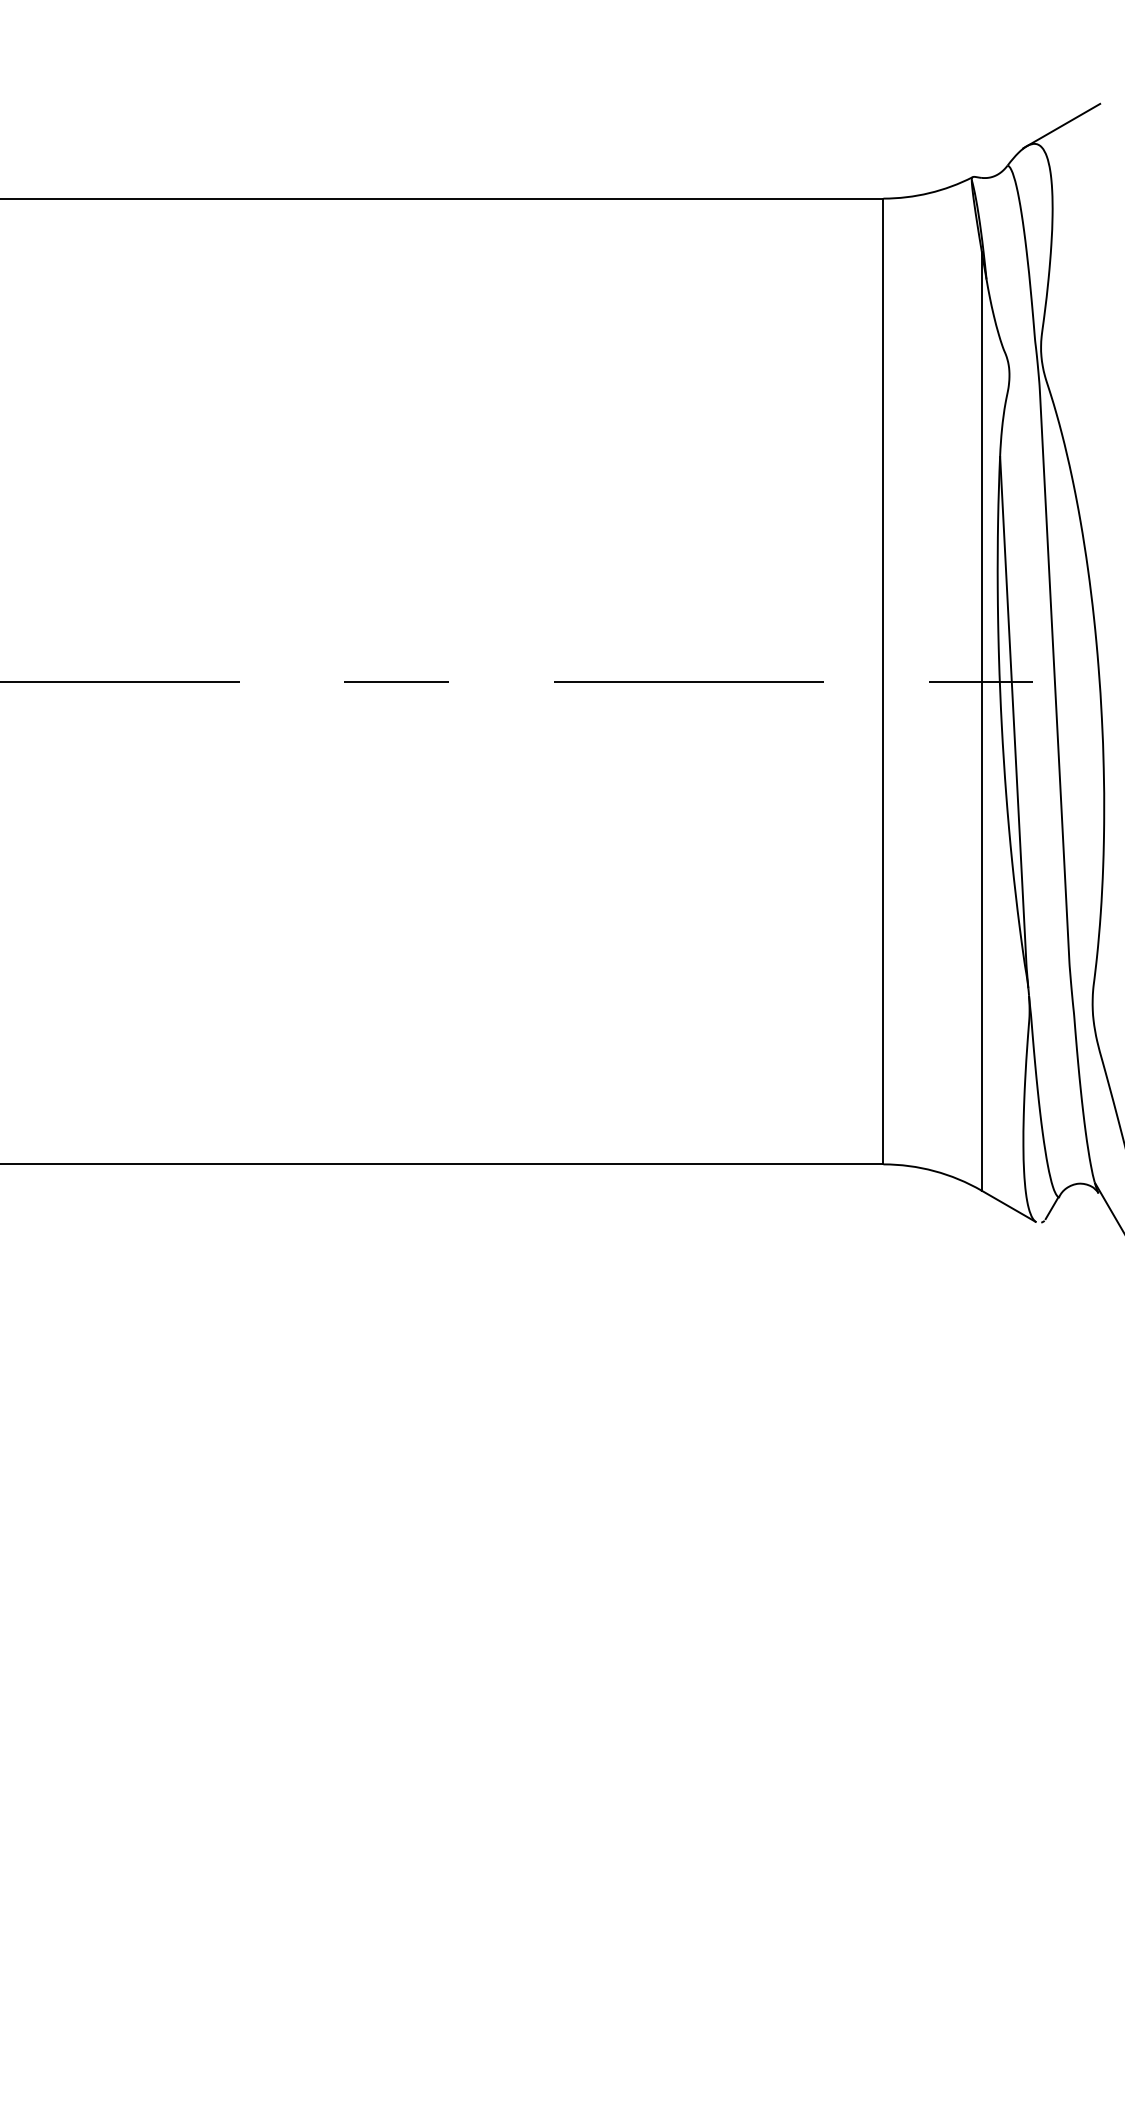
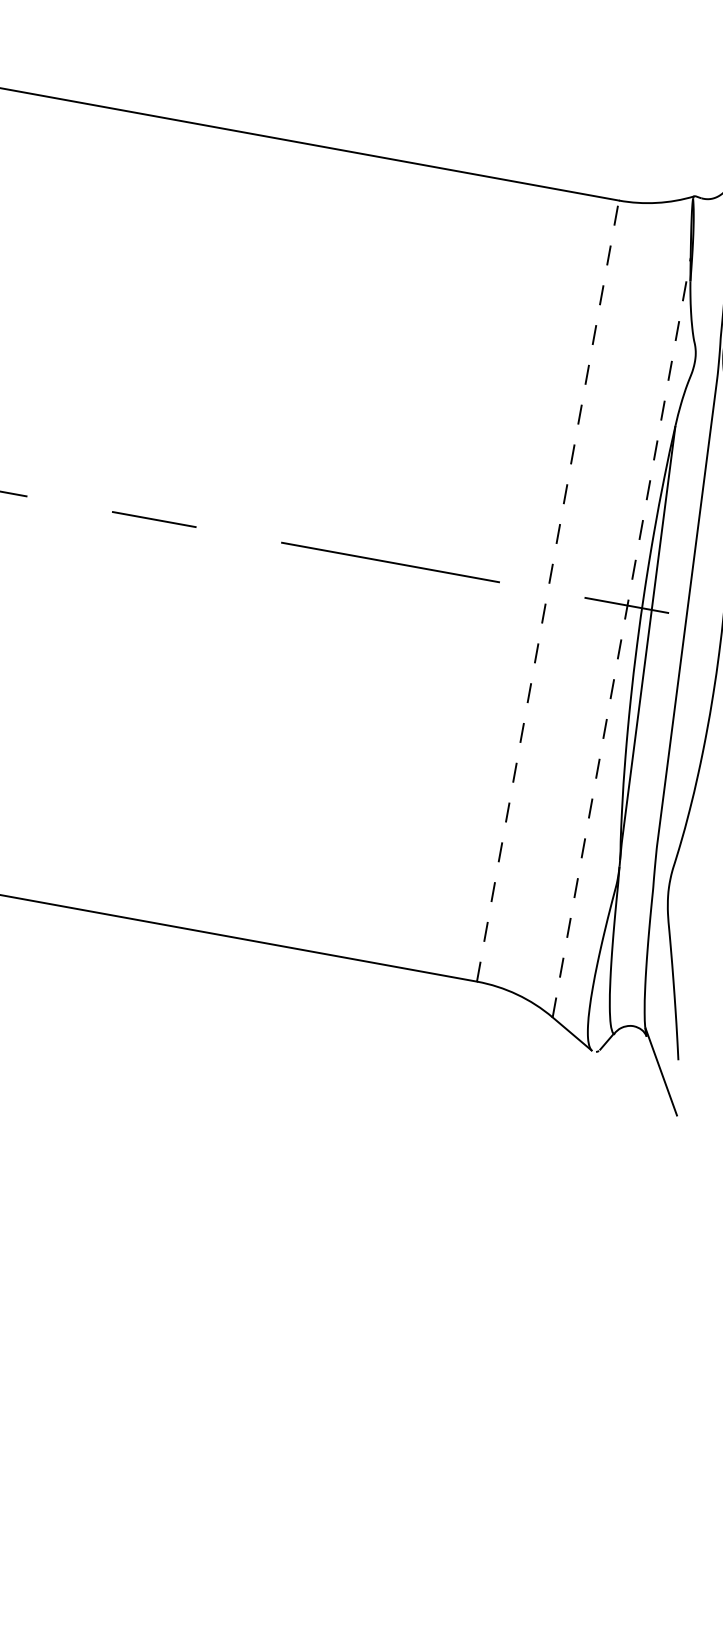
line: (883, 681) -> (548, 591), solid -> dashed
line: (981, 721) -> (621, 637), solid -> dashed

